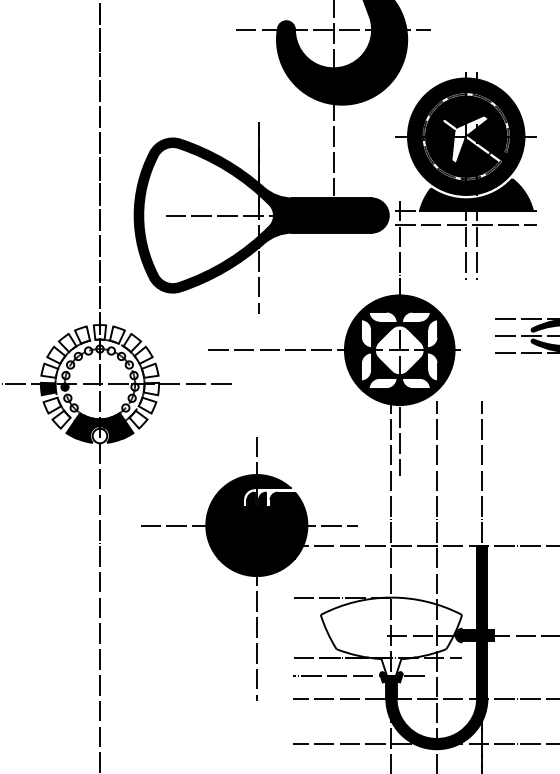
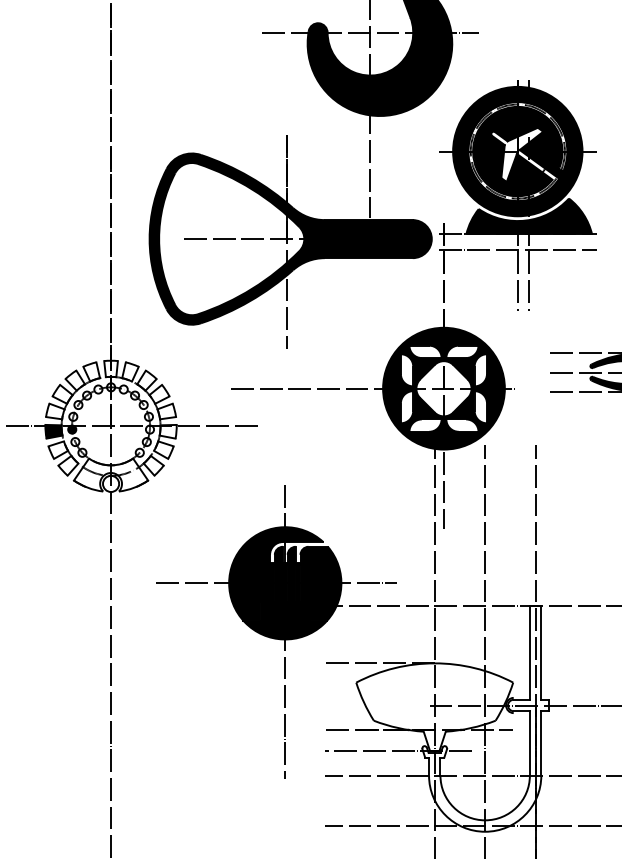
fill: (99, 427) -> (110, 474), removed
fill: (437, 647) -> (485, 718), removed

